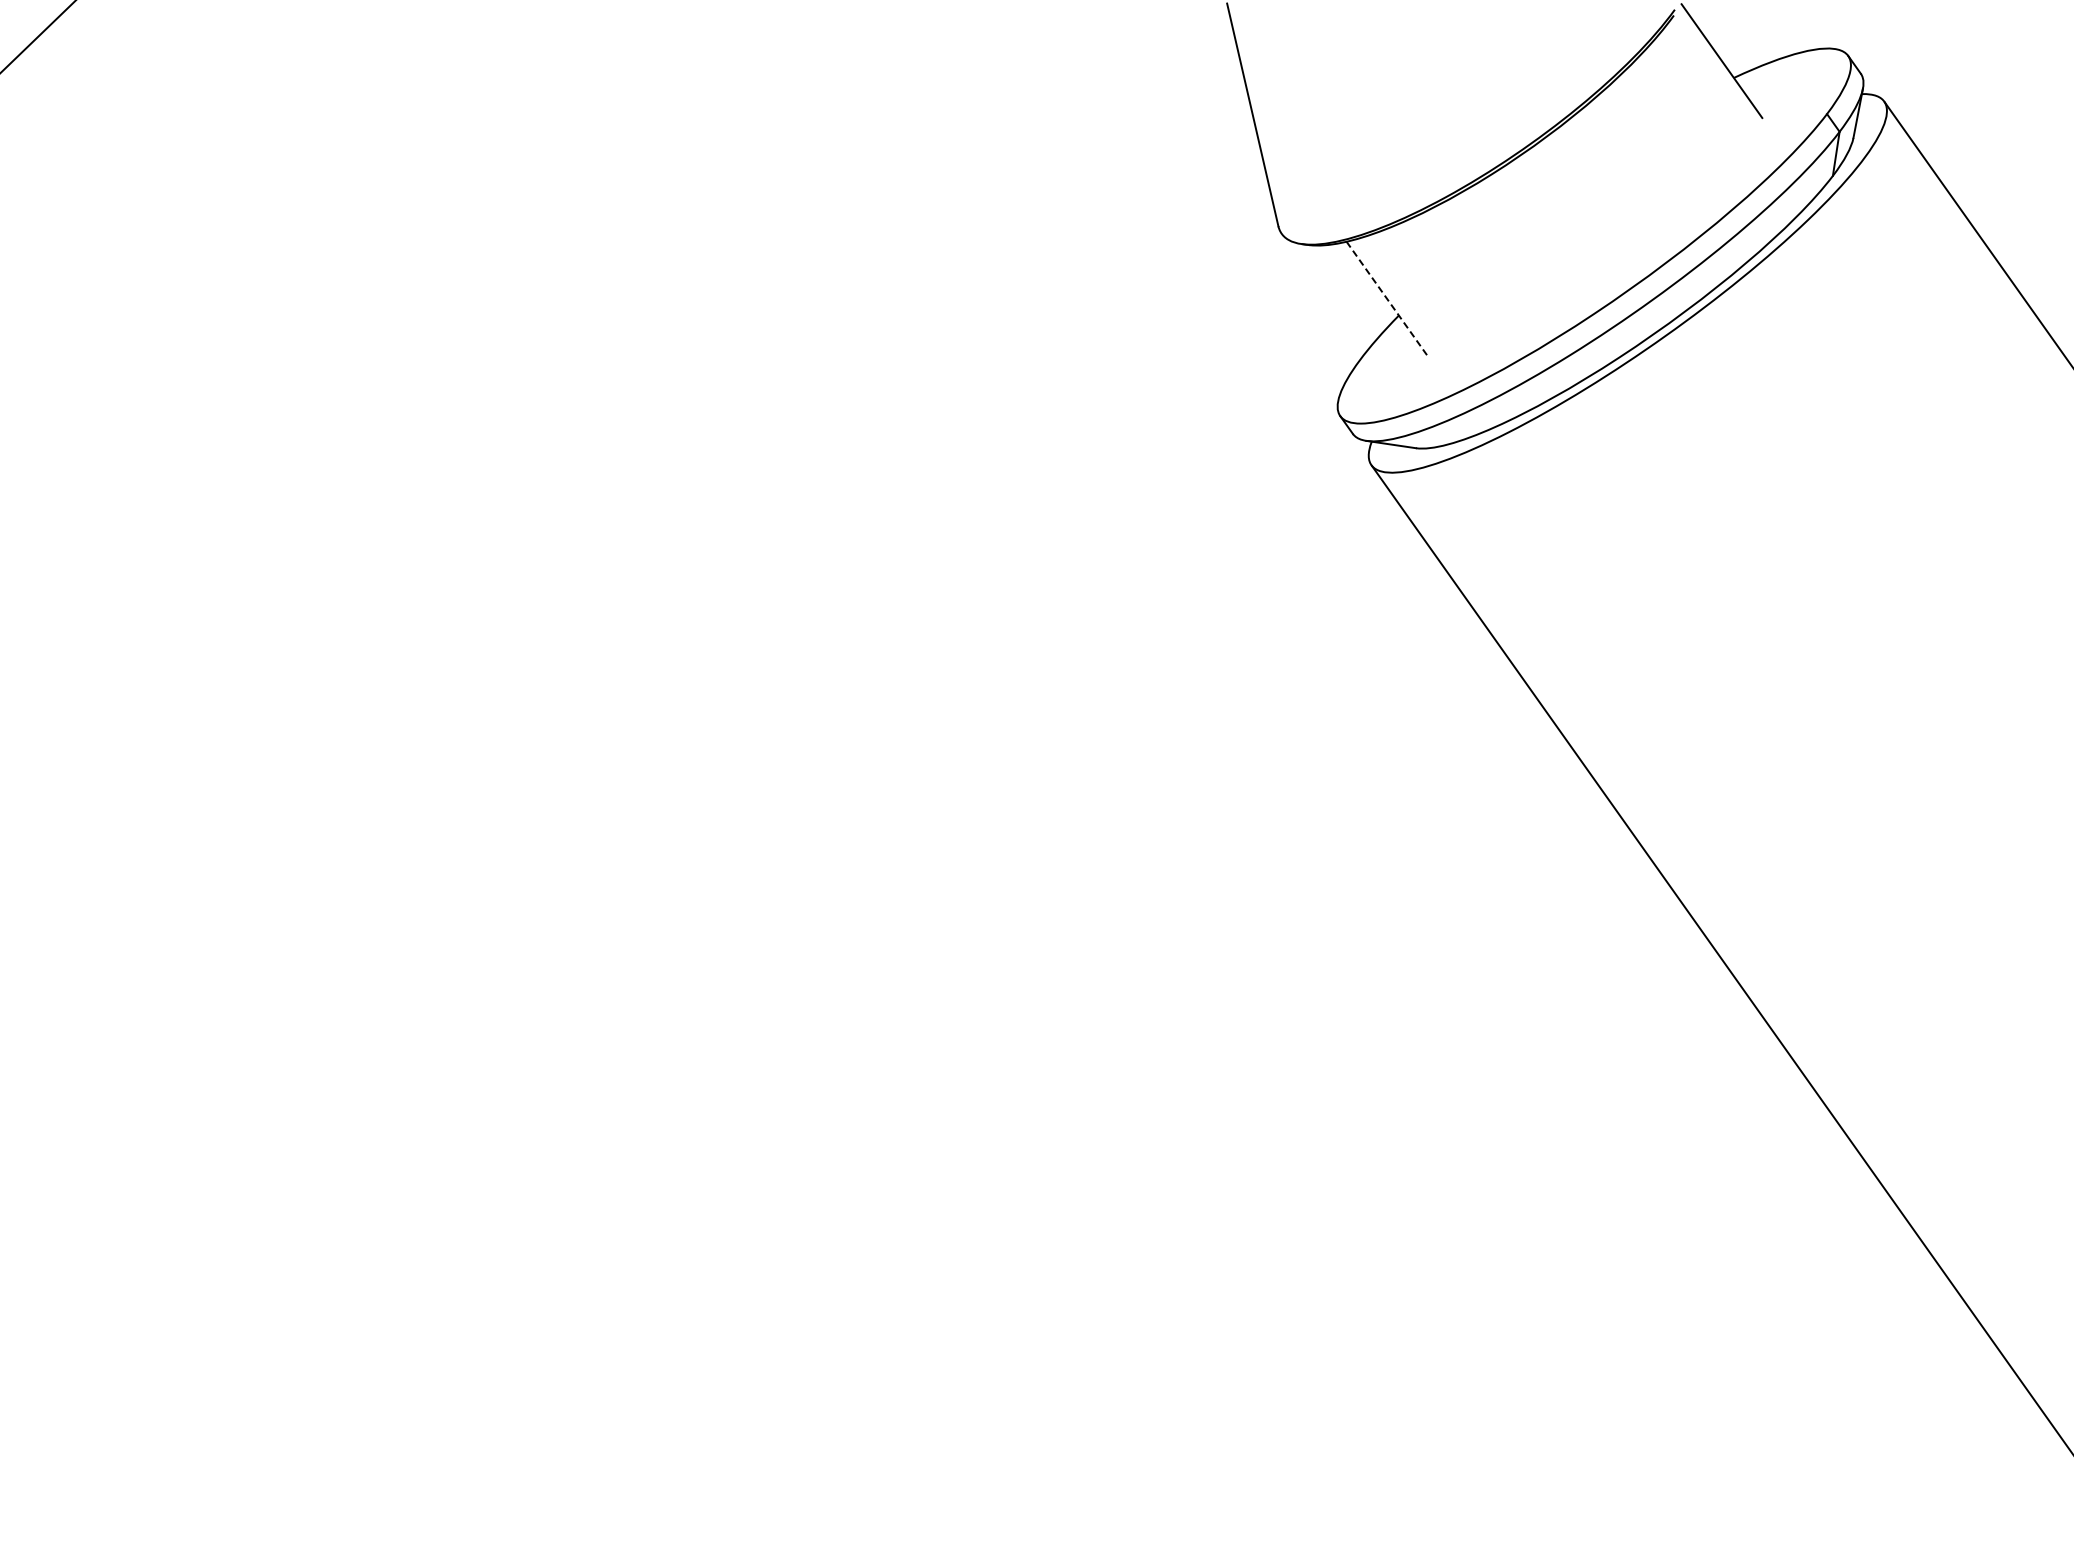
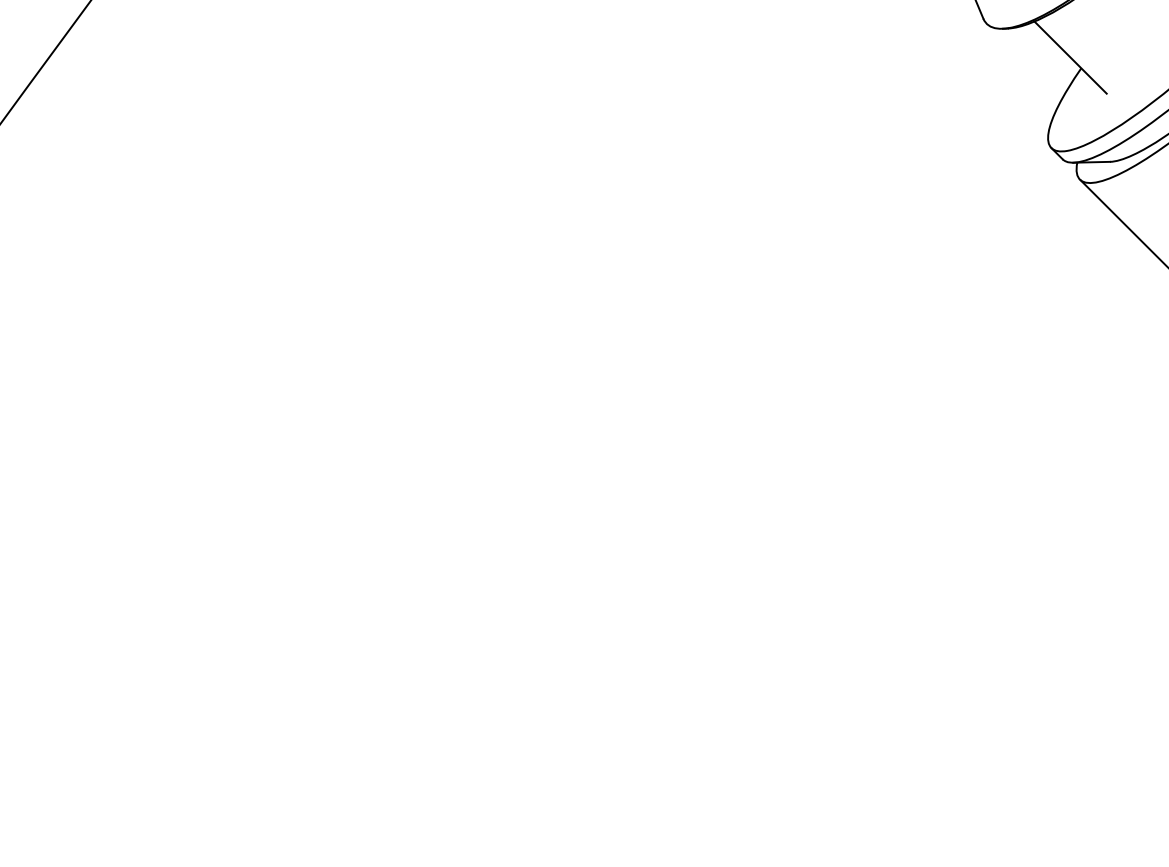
line: (1386, 298) -> (1070, 57), dashed -> solid

